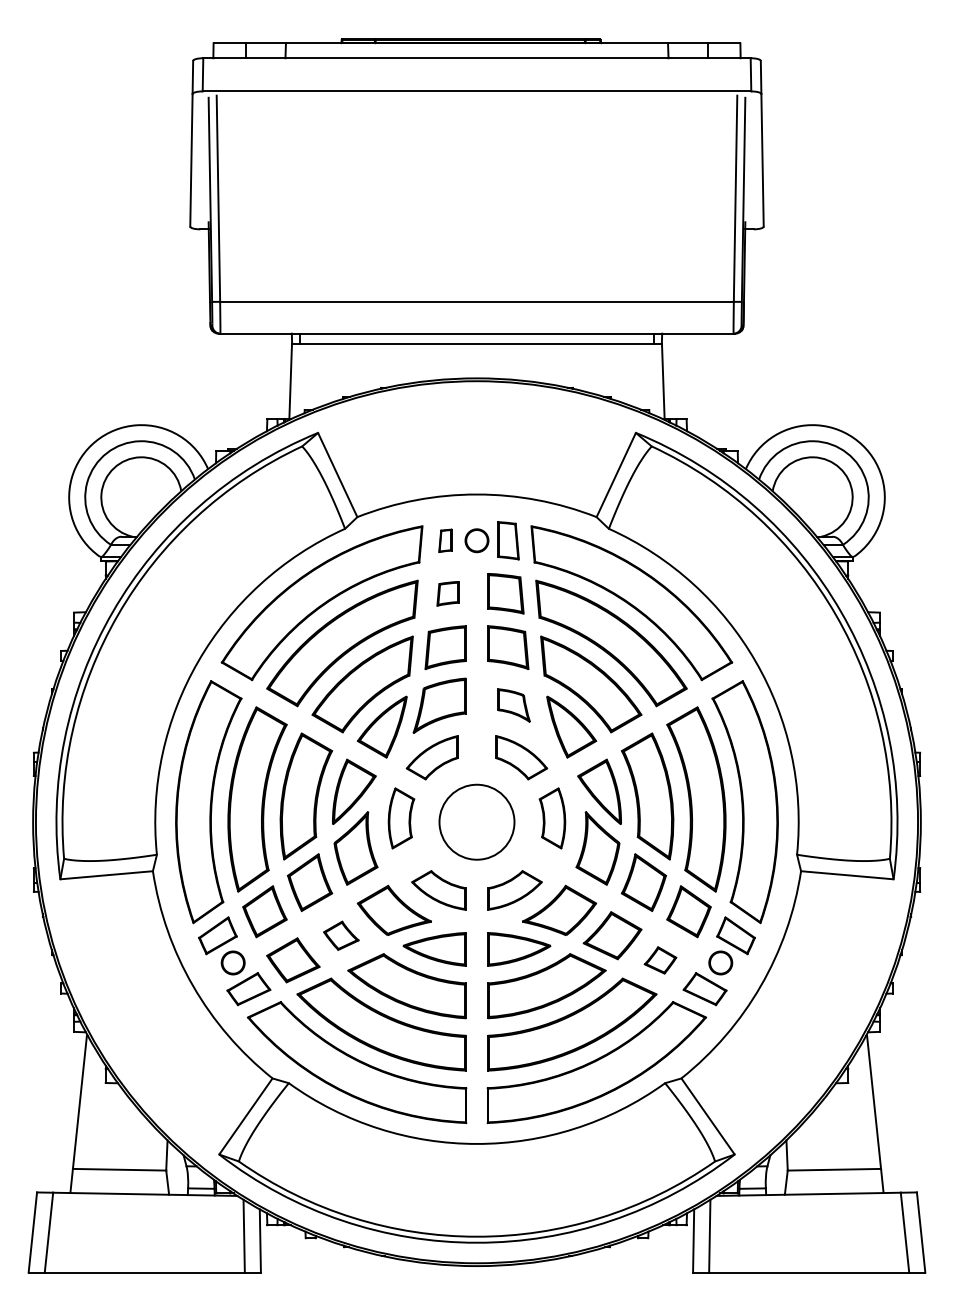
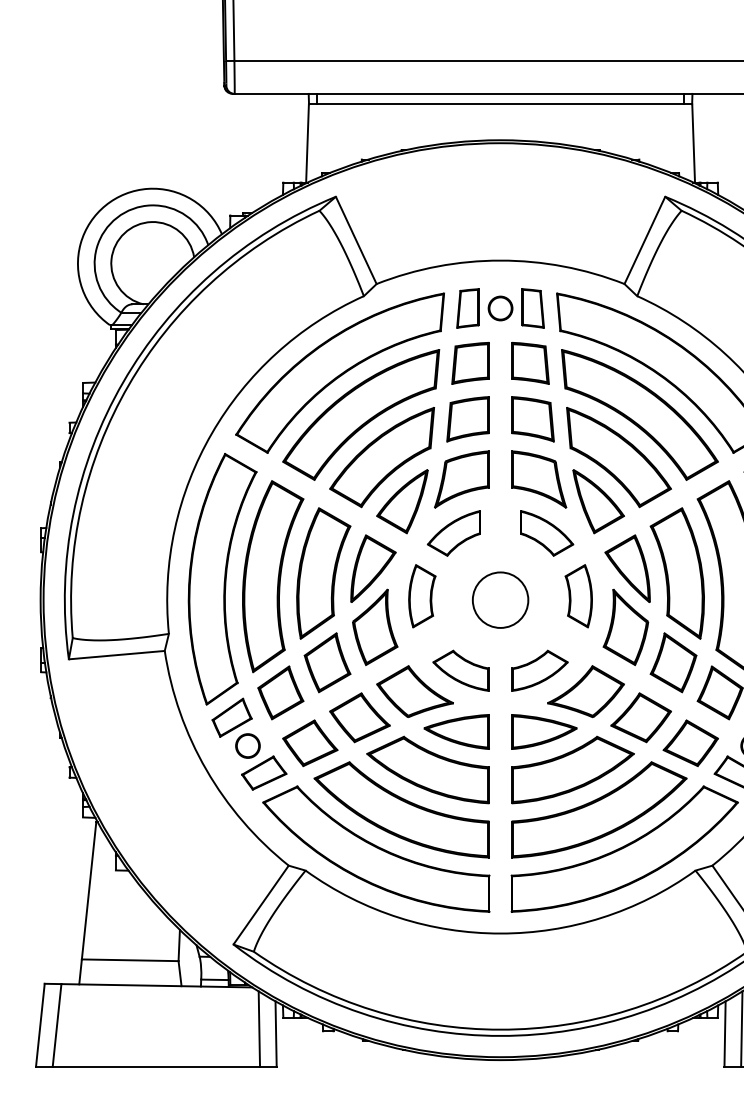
part: (445, 540) -> (467, 308), size x1.67
part: (447, 593) -> (470, 363), size x1.67
part: (514, 705) -> (539, 479), size x1.67
circle: (476, 822) -> (500, 600), size x0.71
part: (341, 935) -> (360, 717), size x1.67
part: (660, 960) -> (690, 743), size x1.67

